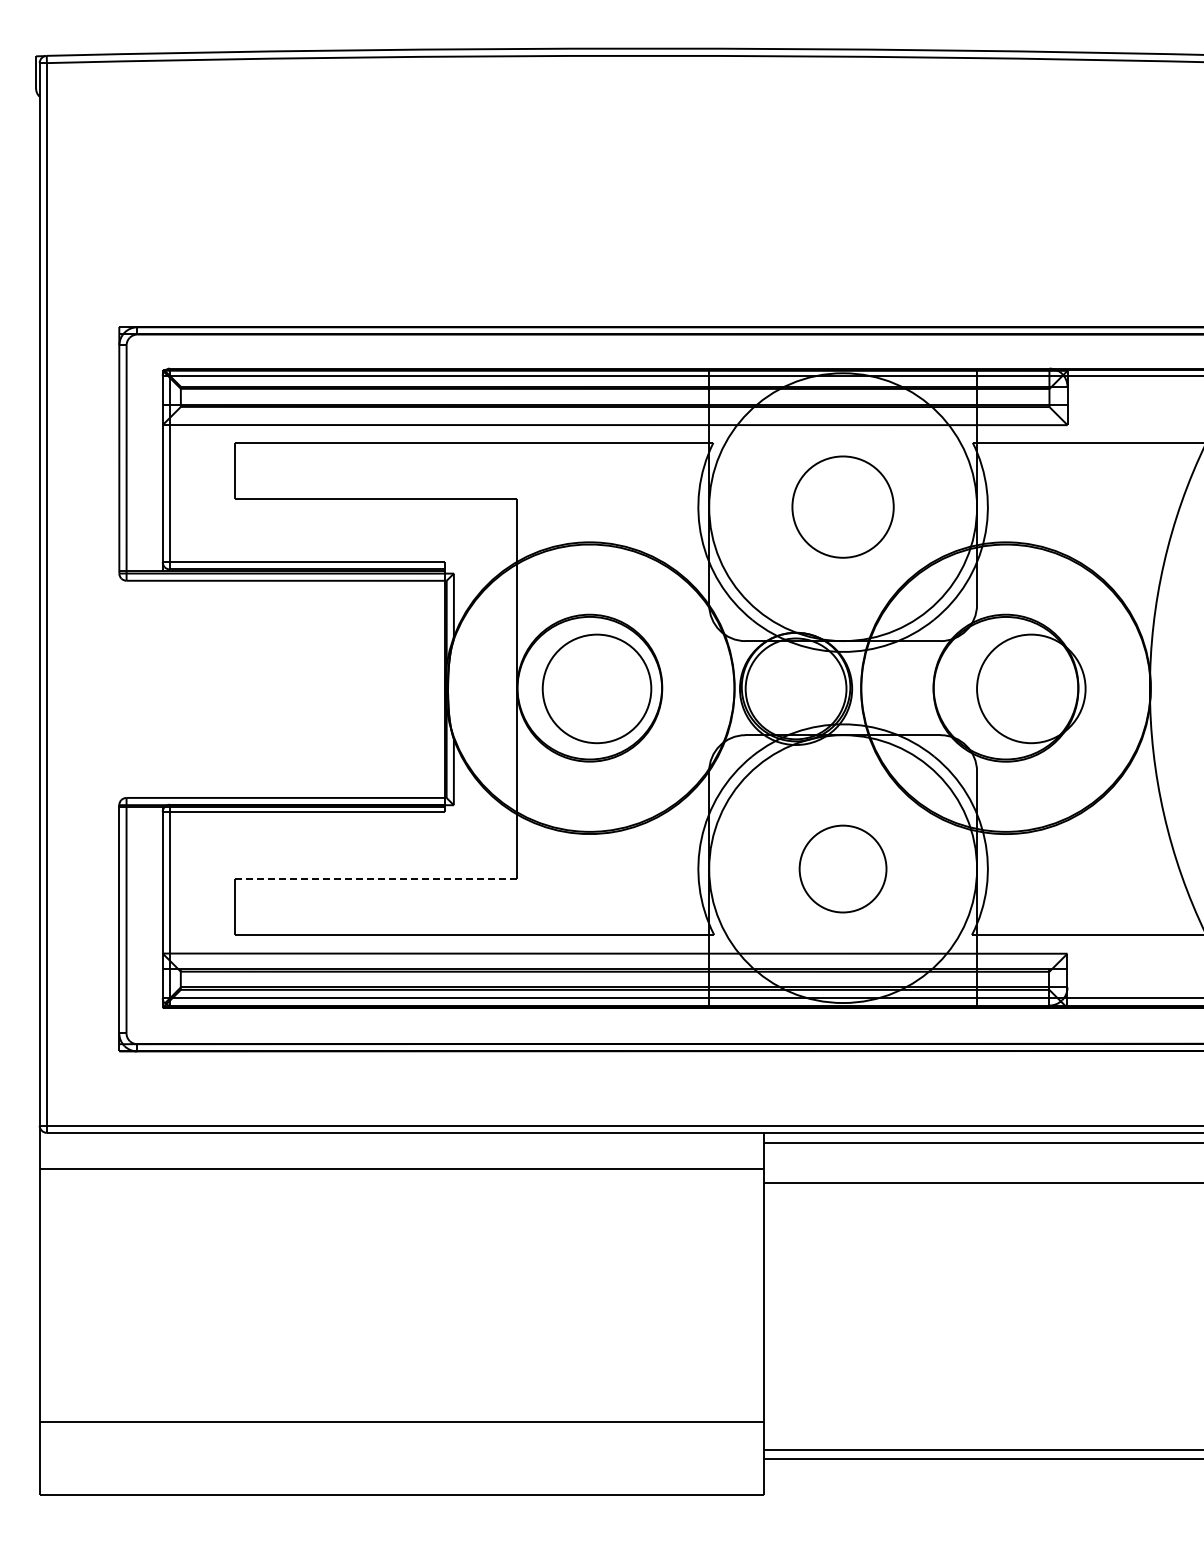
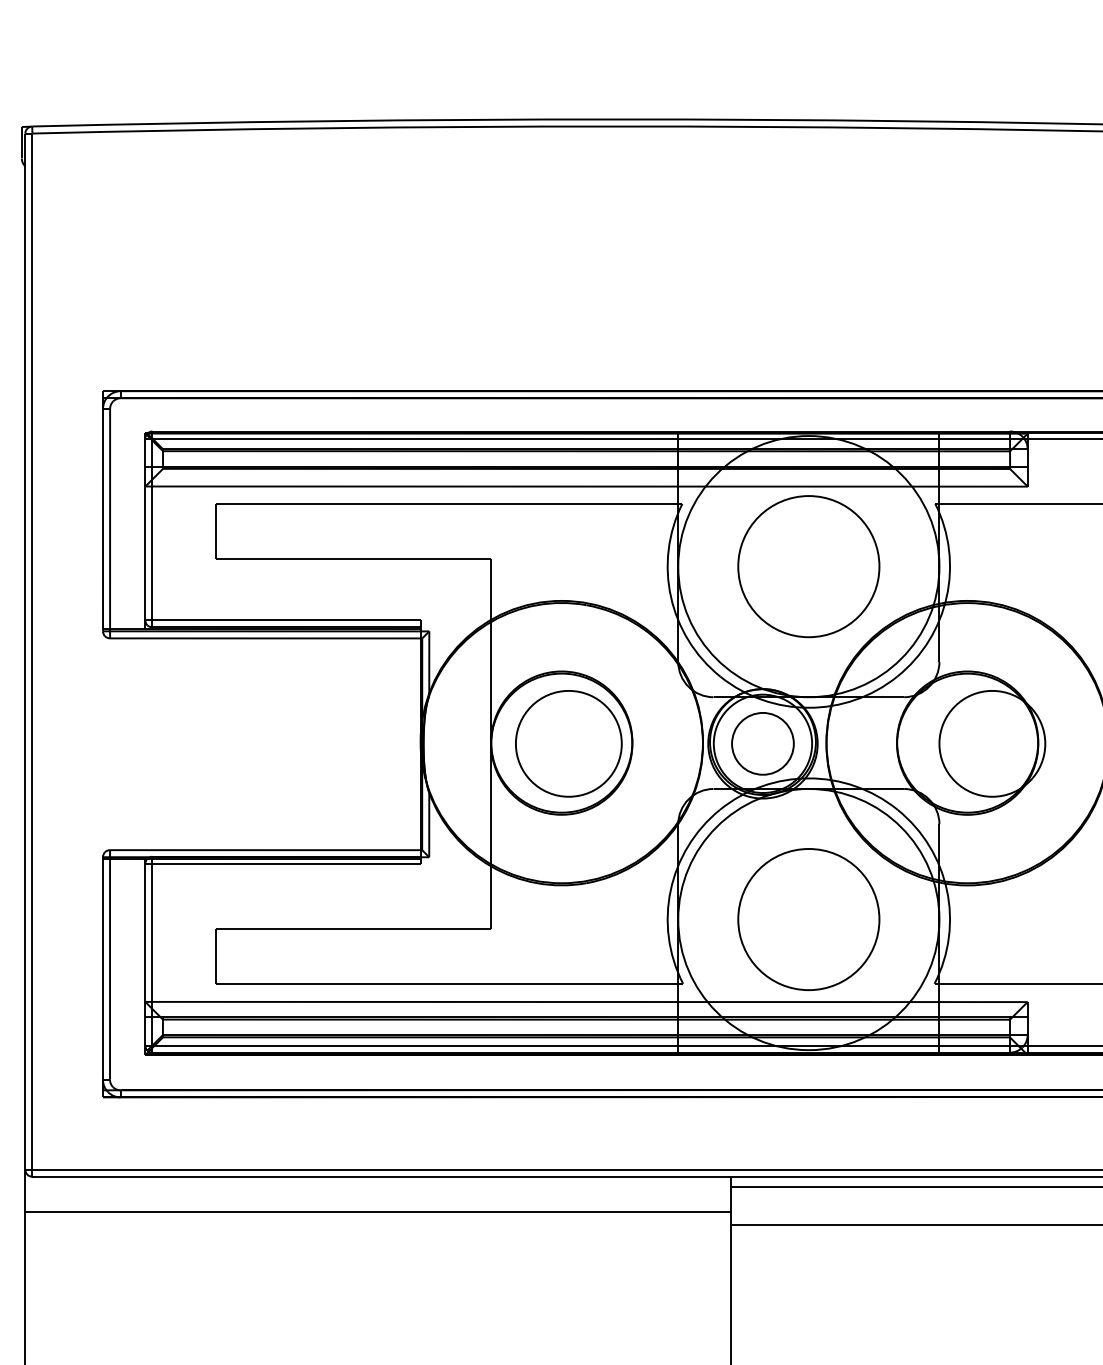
part: (842, 506) -> (808, 565), size x1.43
part: (795, 688) -> (762, 743), added
part: (842, 868) -> (808, 918), size x1.67
line: (376, 878) -> (353, 928), dashed -> solid

